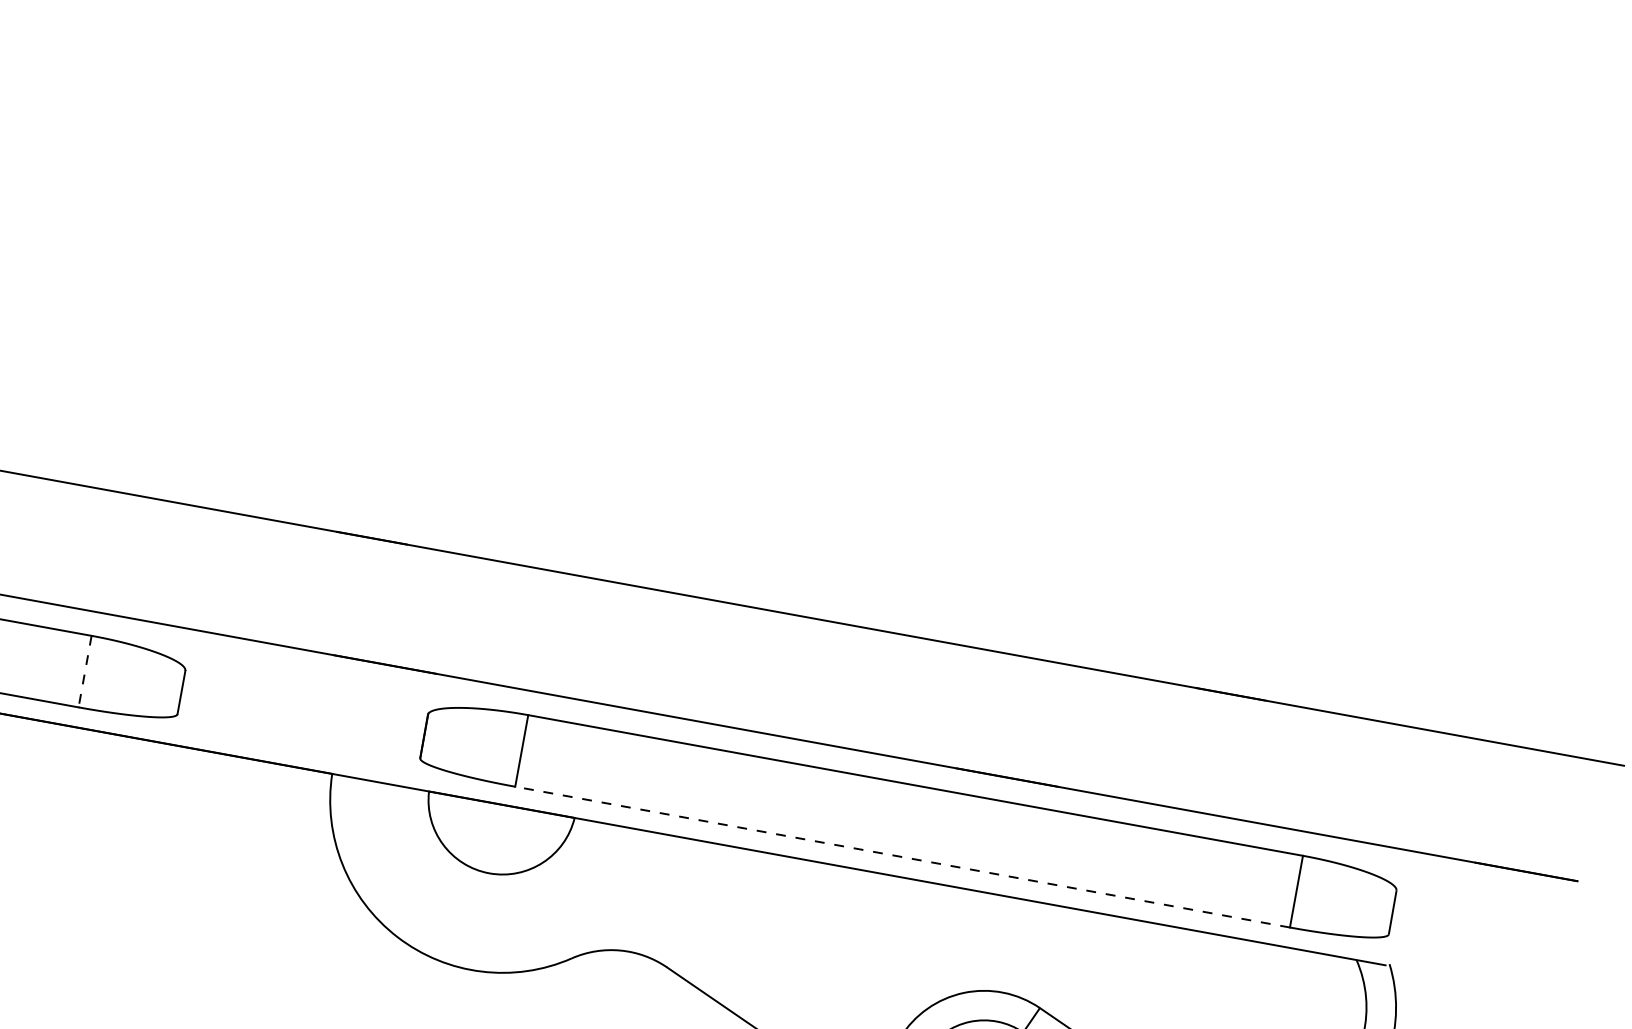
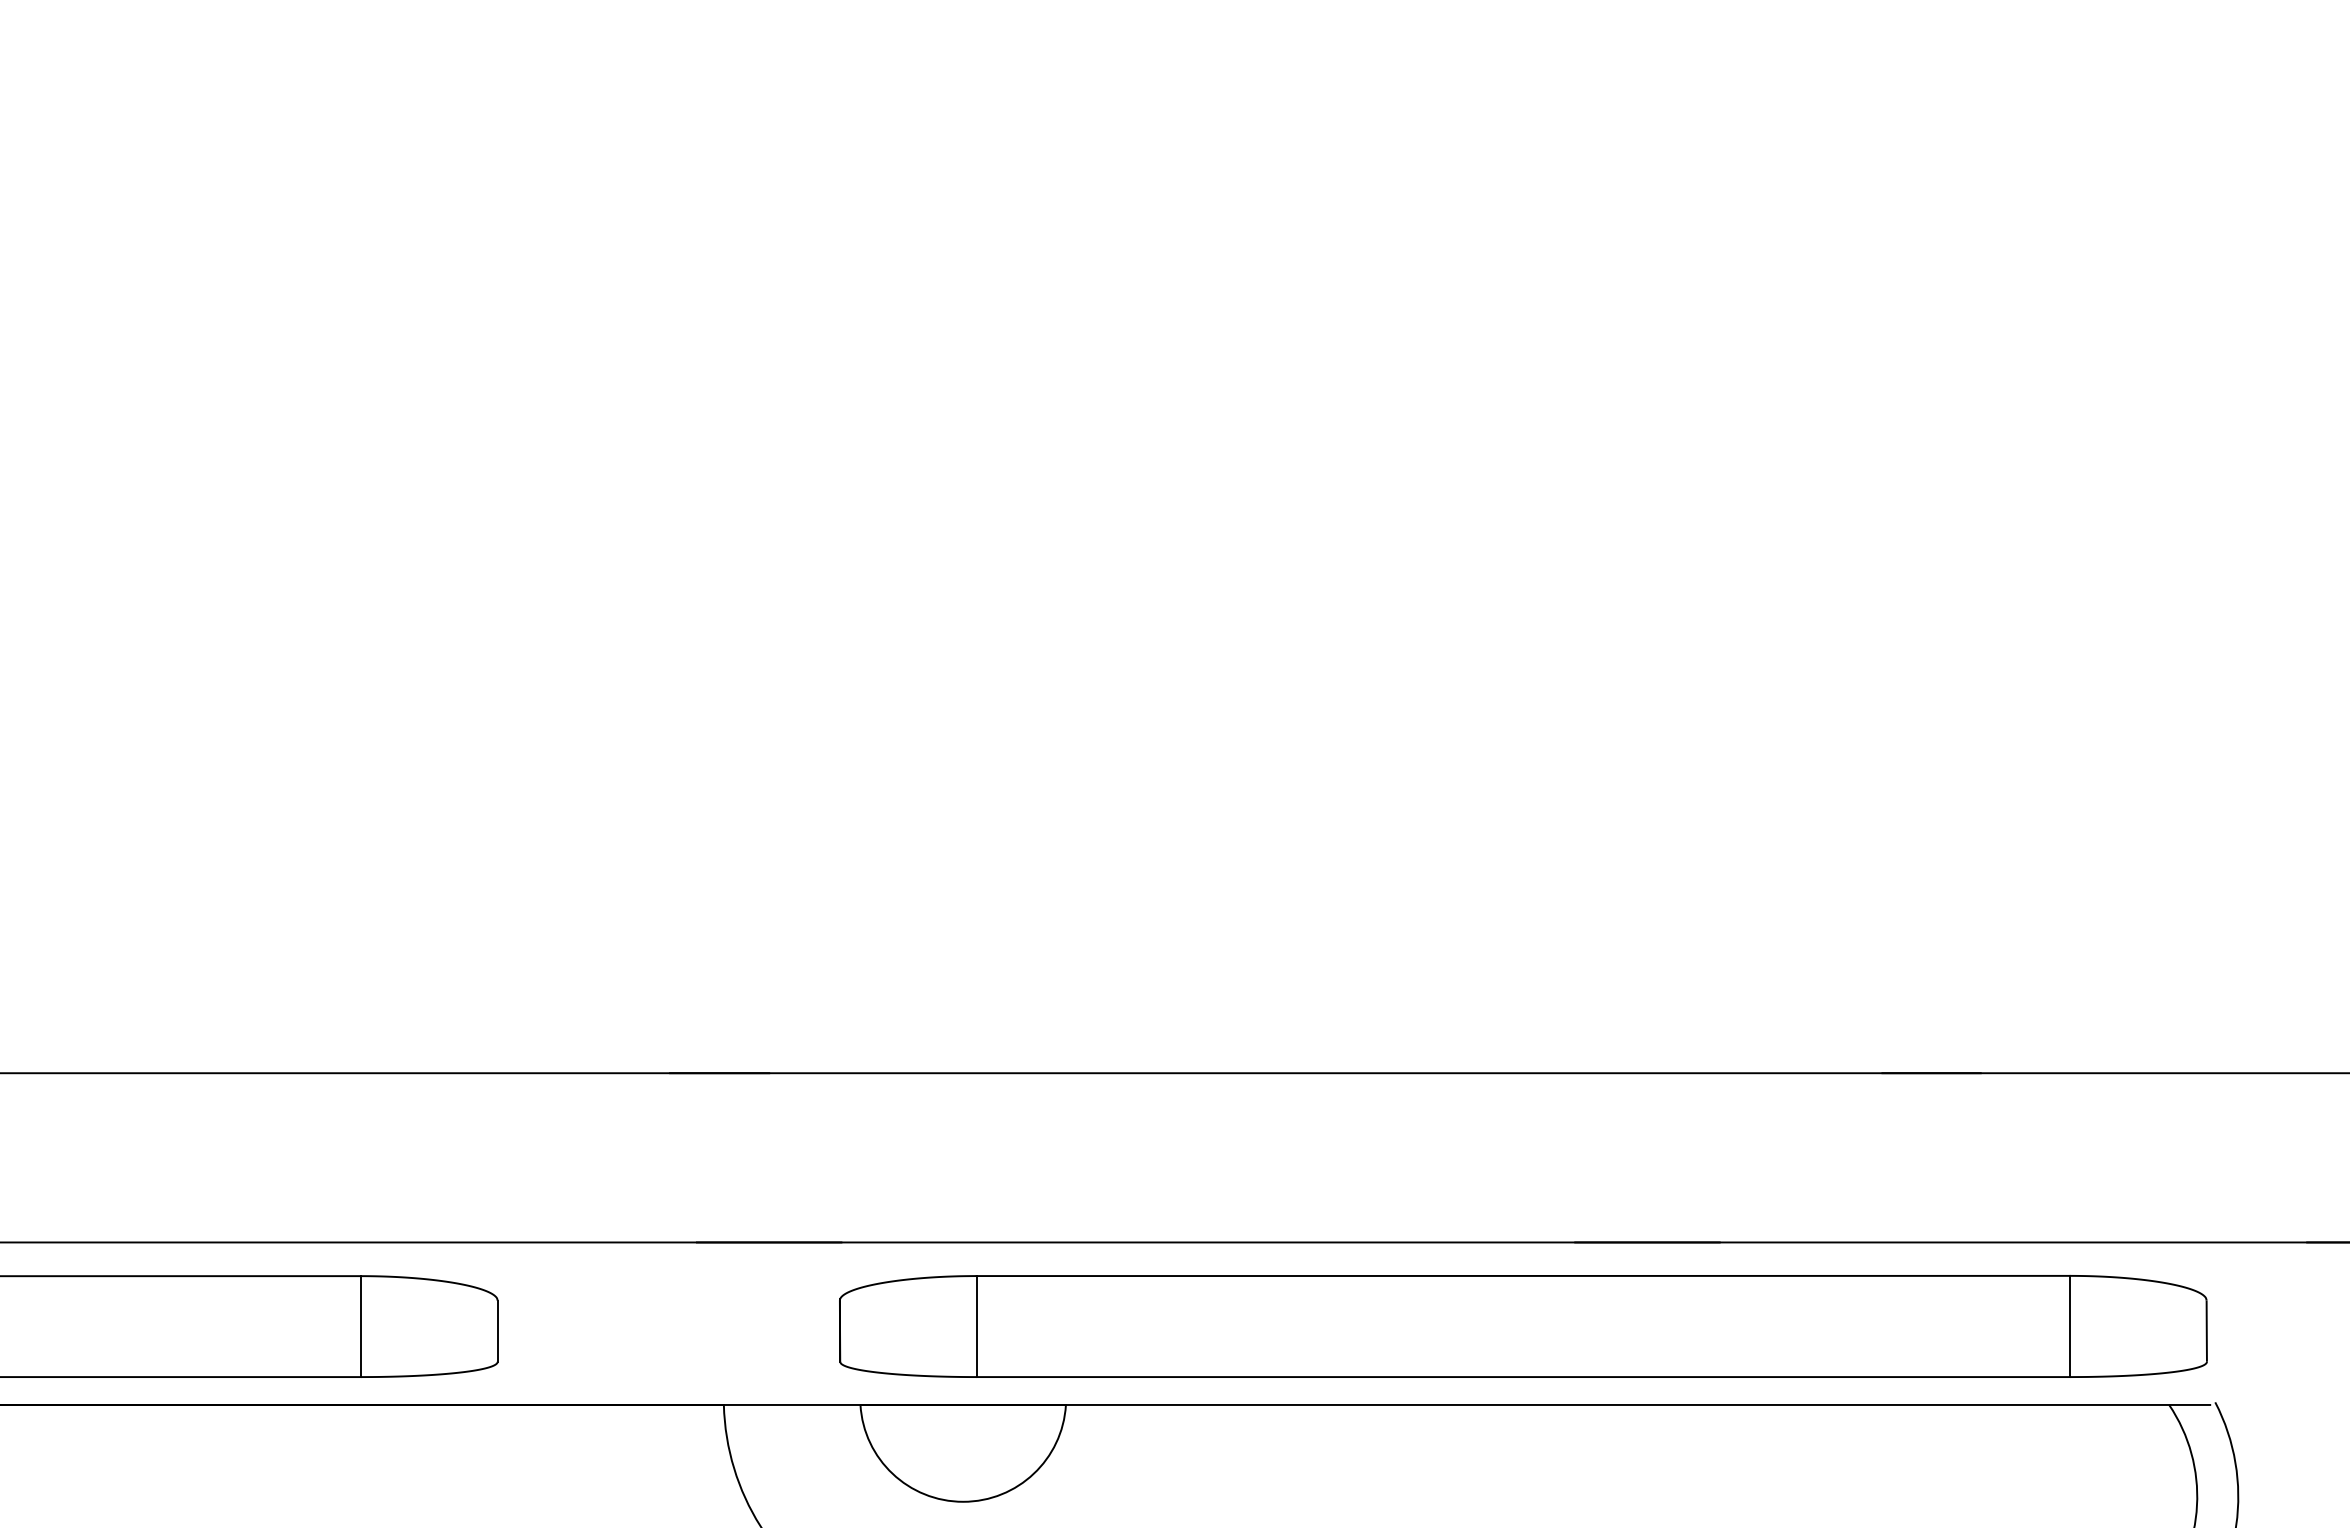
line: (84, 672) -> (360, 1327), dashed -> solid
line: (902, 857) -> (1523, 1377), dashed -> solid

